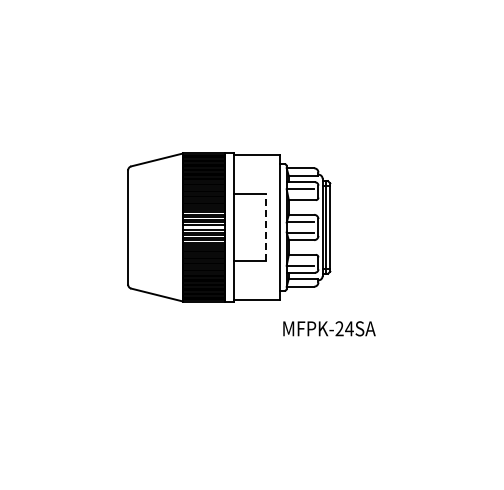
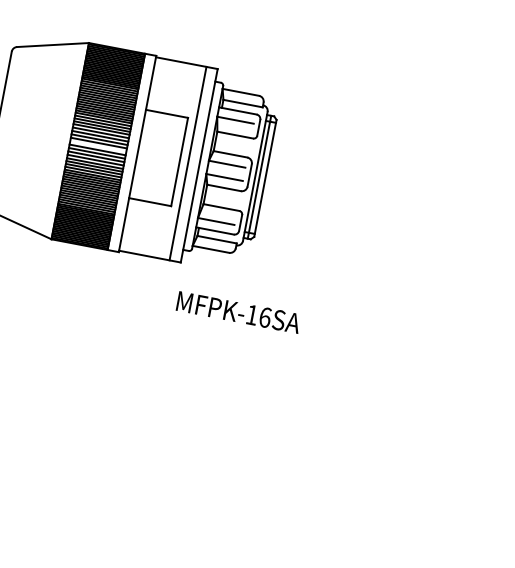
line: (265, 227) -> (179, 162), dashed -> solid
line: (271, 227) -> (187, 163), added
text: (344, 328) -> (258, 315), MFPK-24SA -> MFPK-16SA

